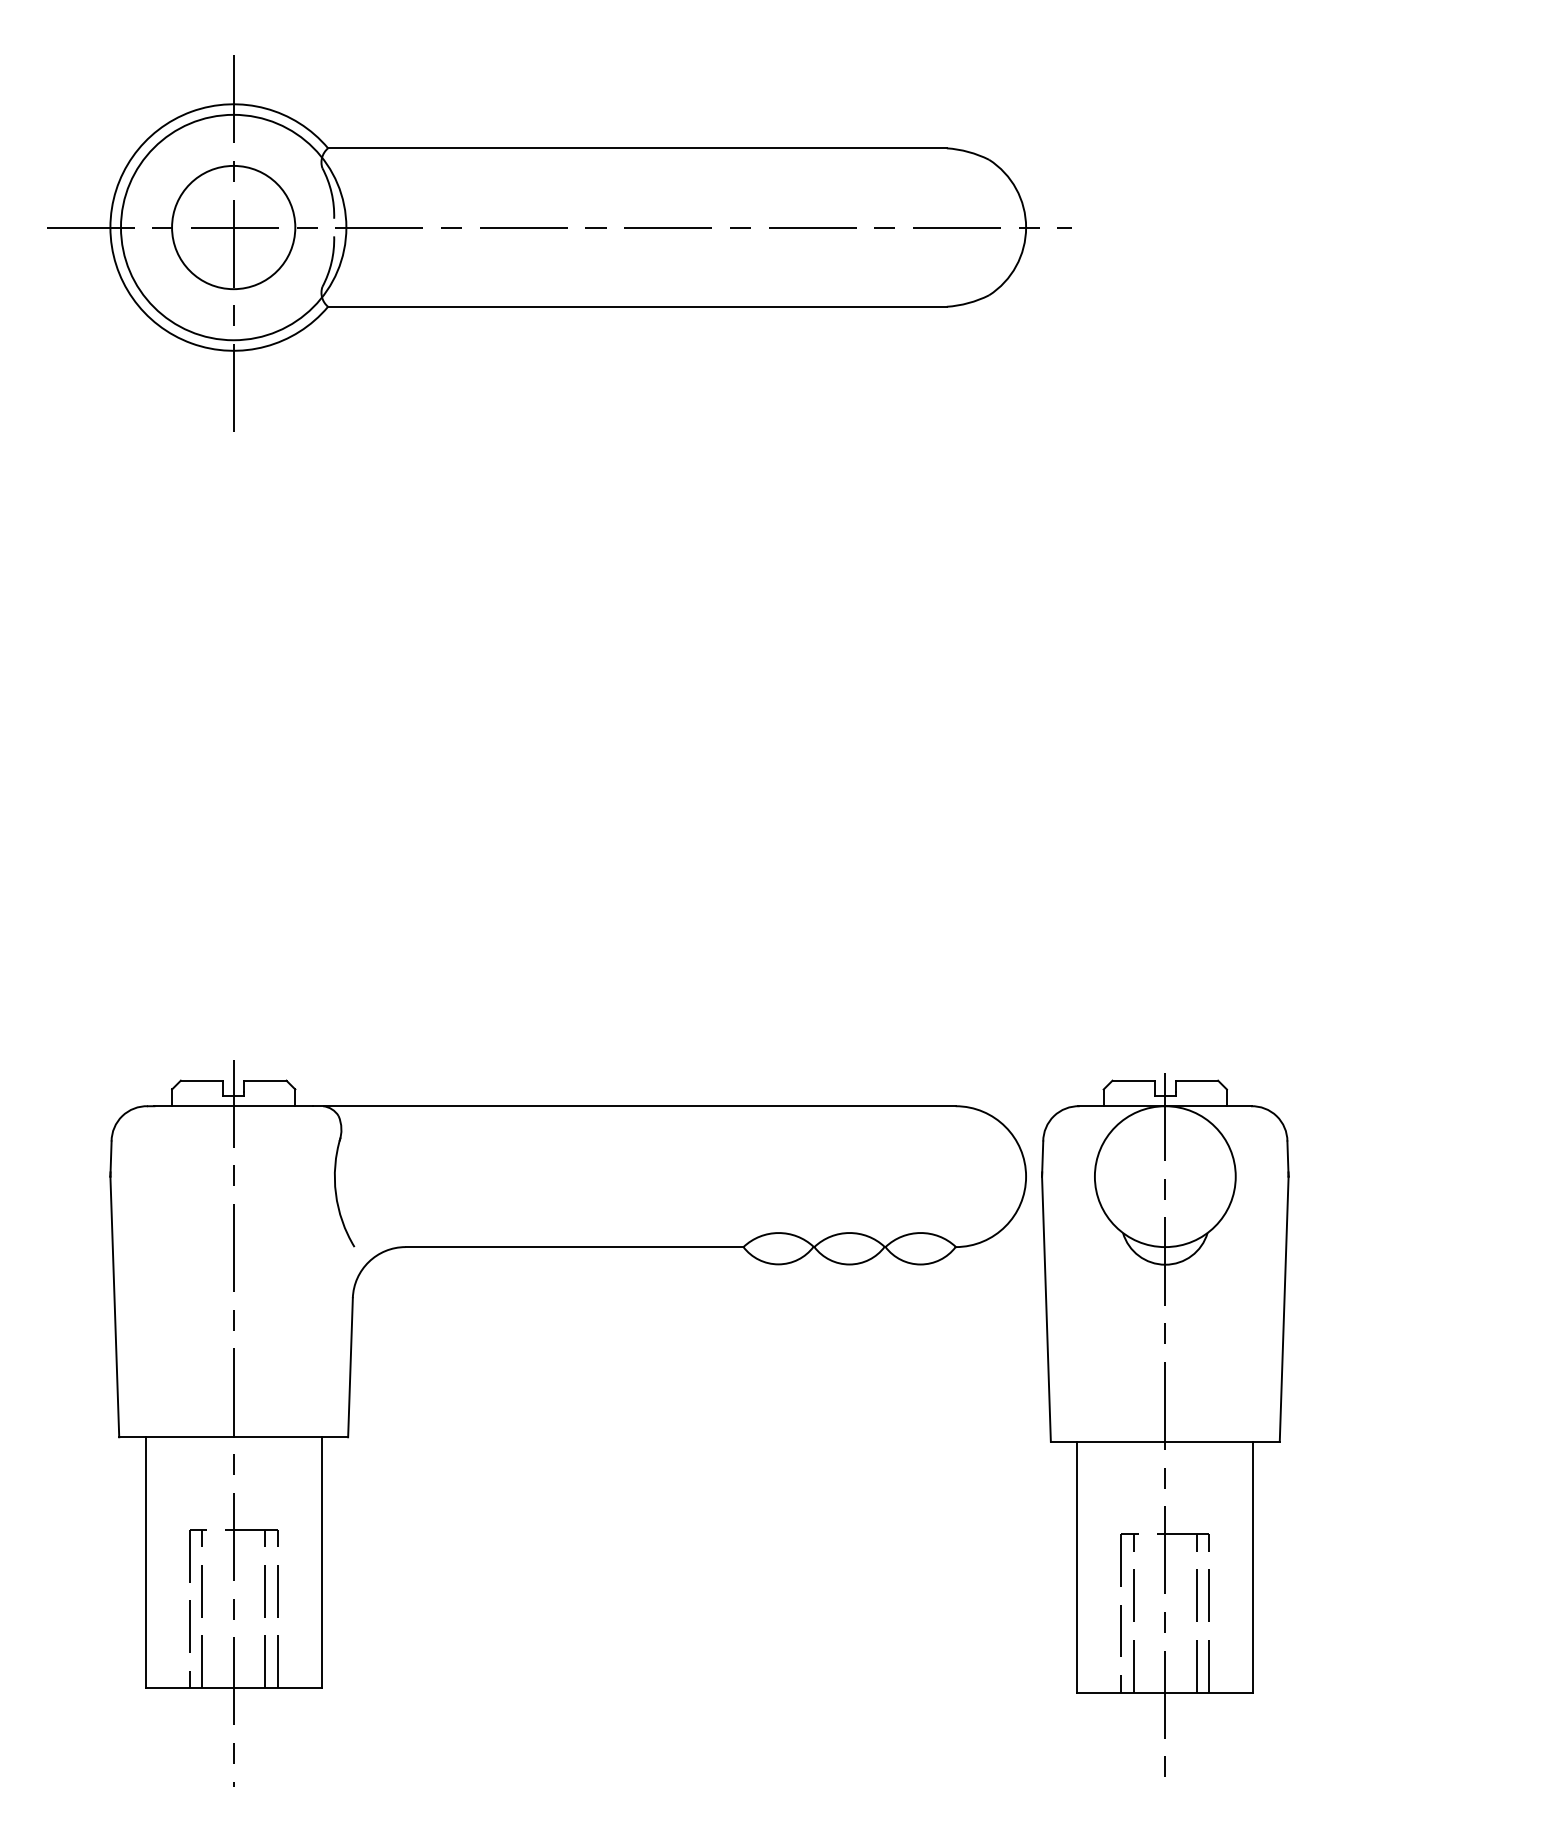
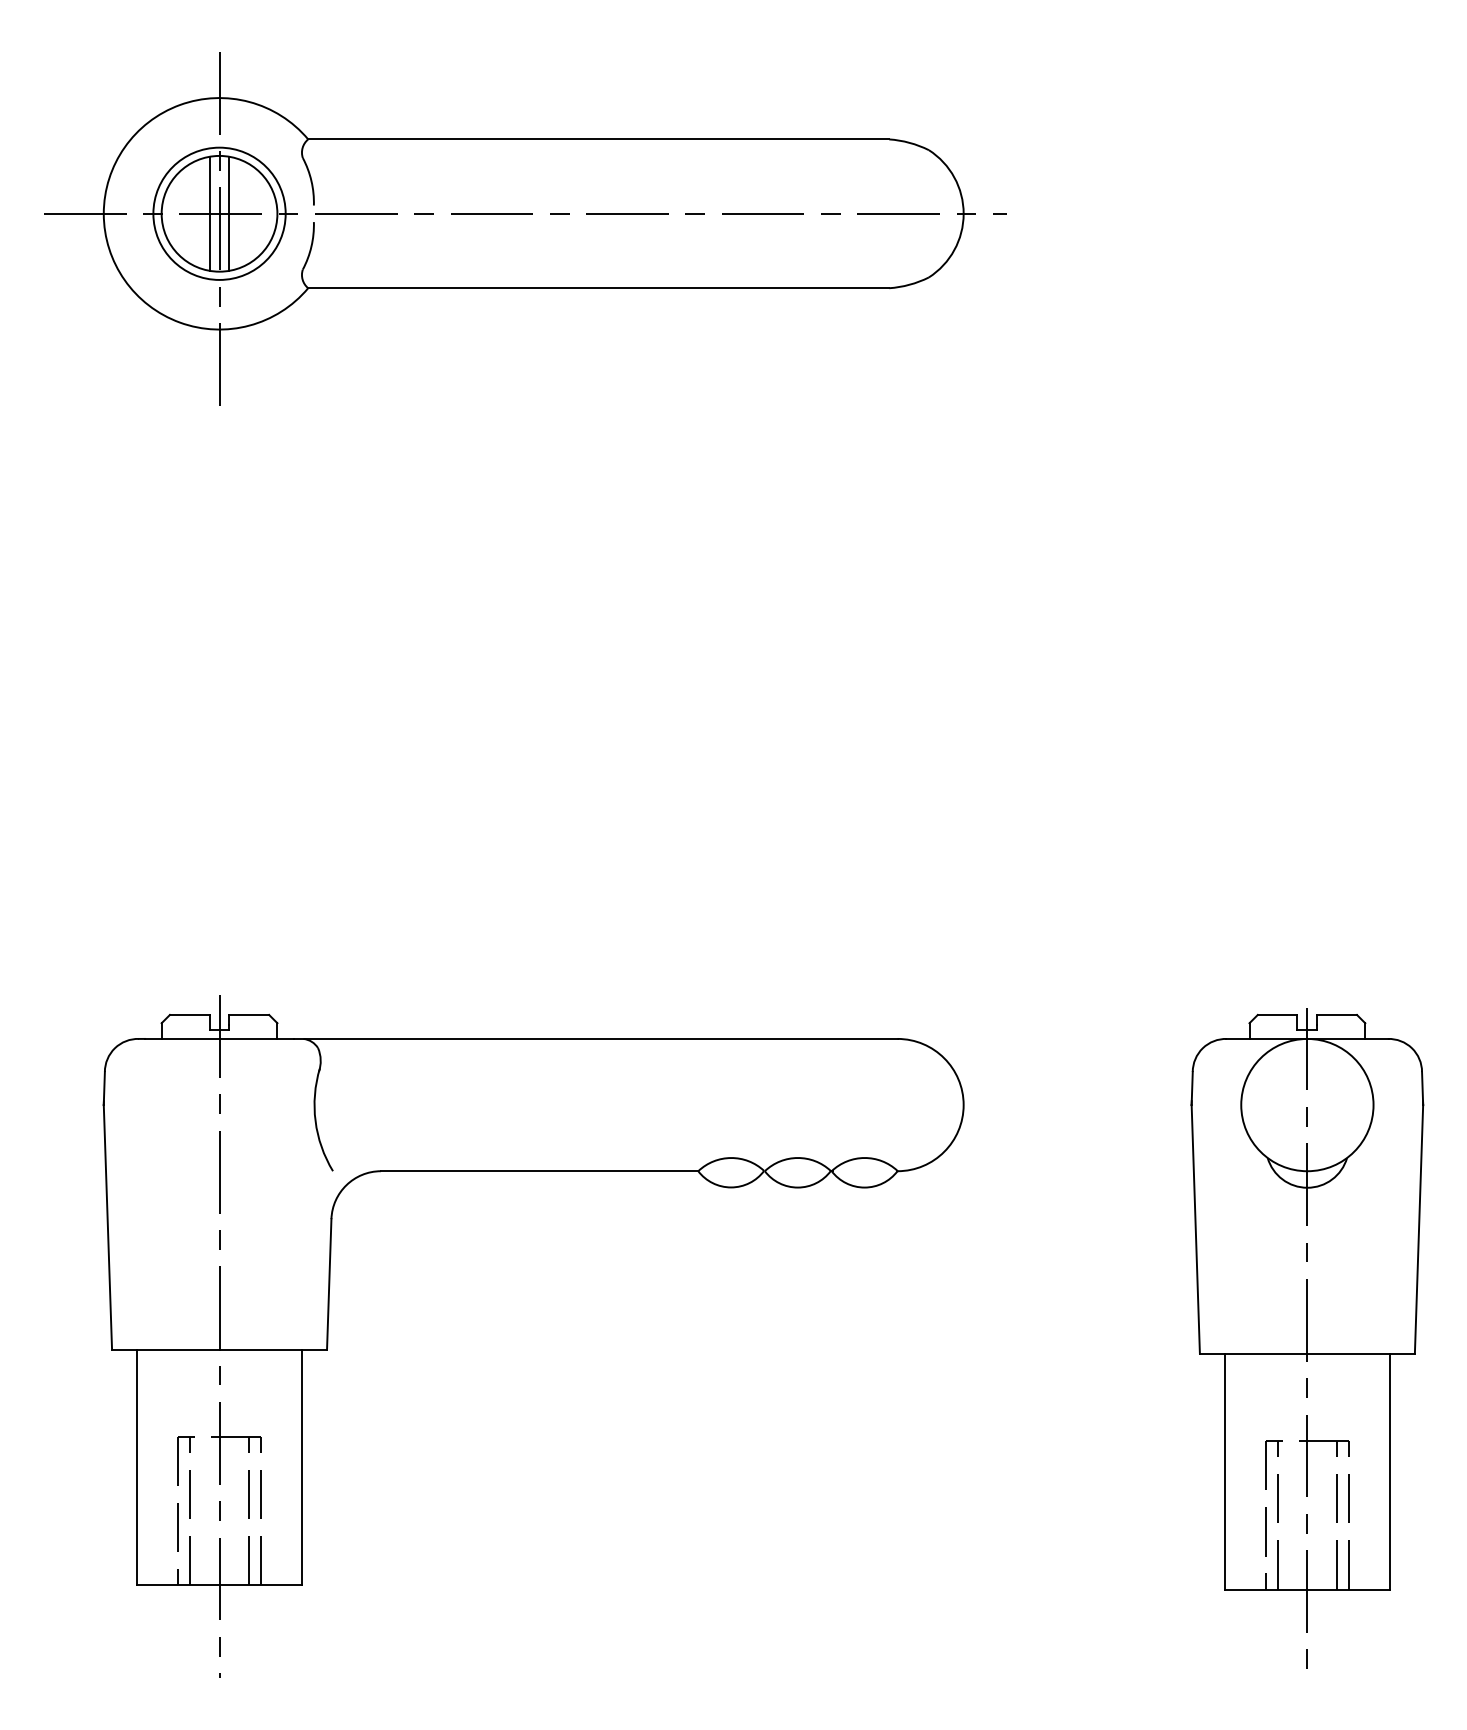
line: (222, 227) -> (209, 213), added
circle: (233, 227) -> (219, 213), size x0.62
line: (244, 227) -> (229, 213), added
part: (1165, 1425) -> (1307, 1338), moved

